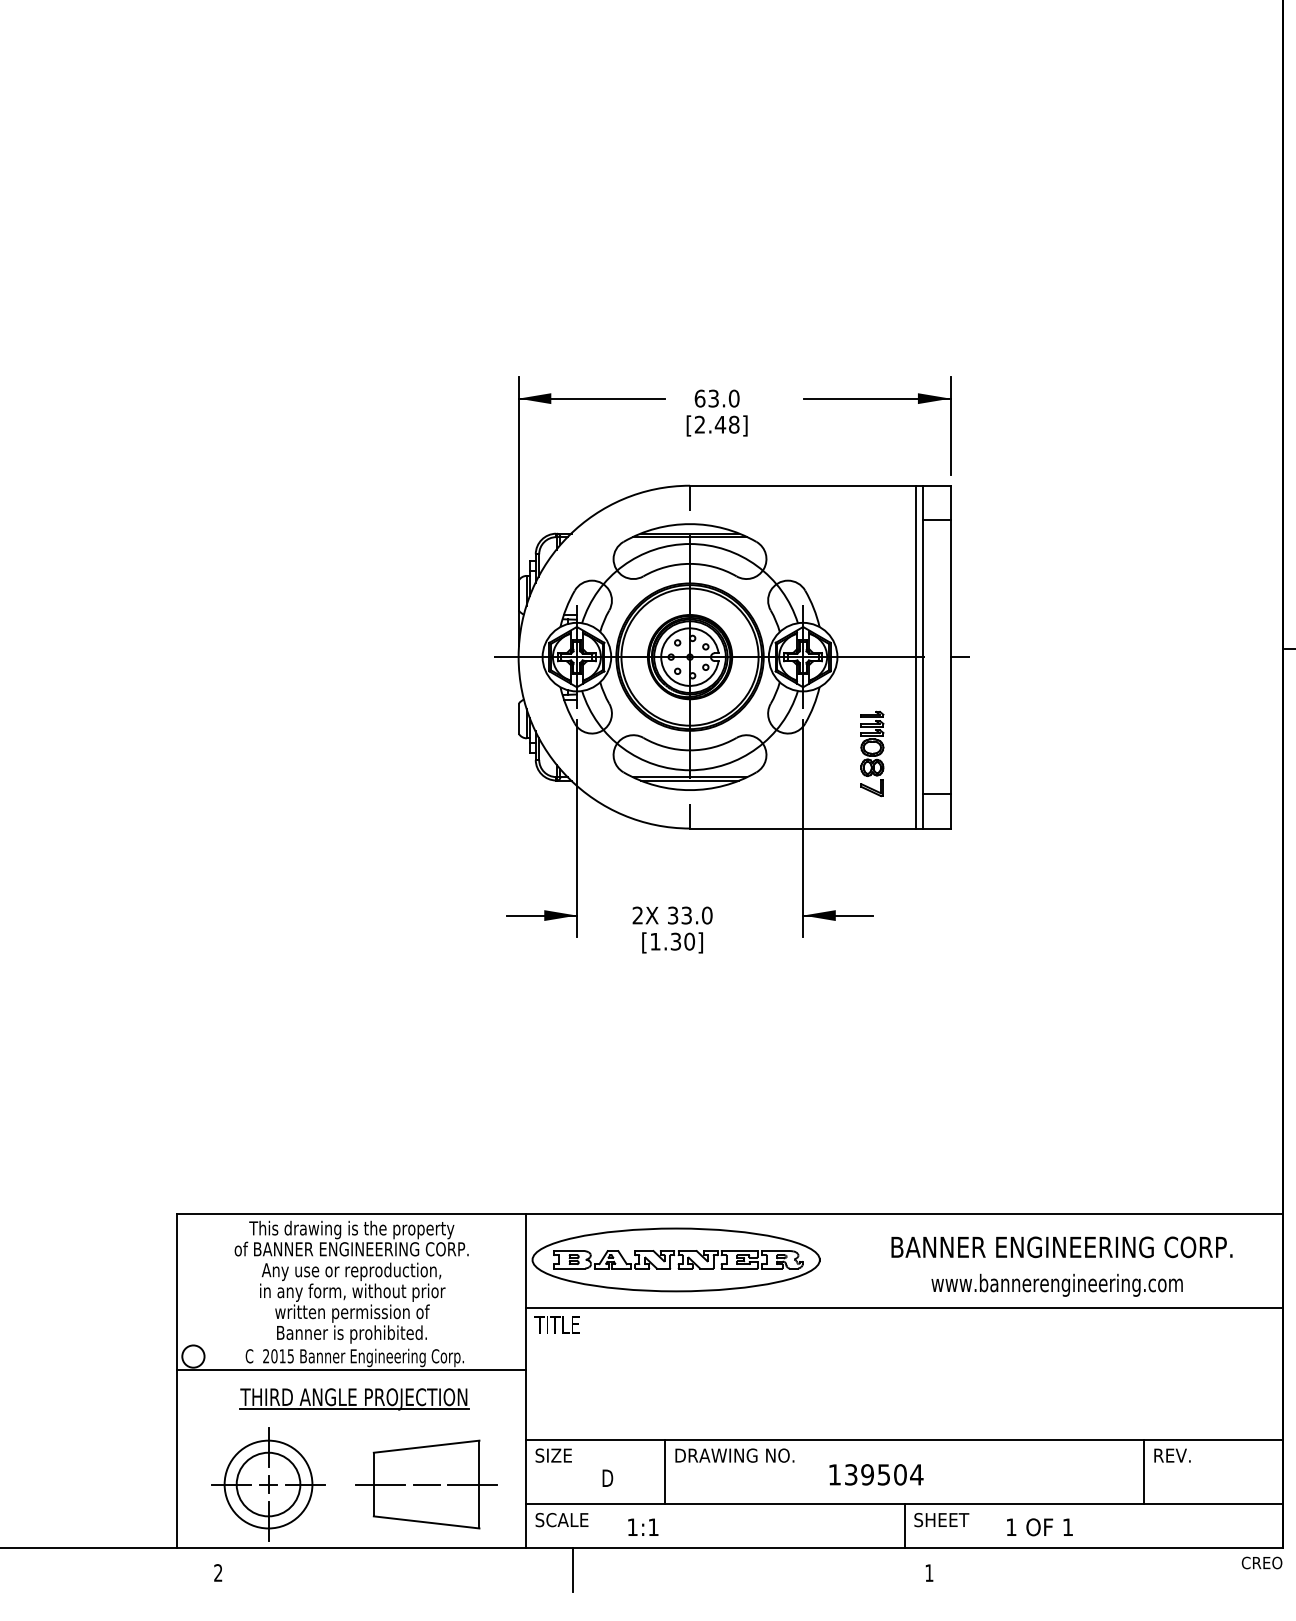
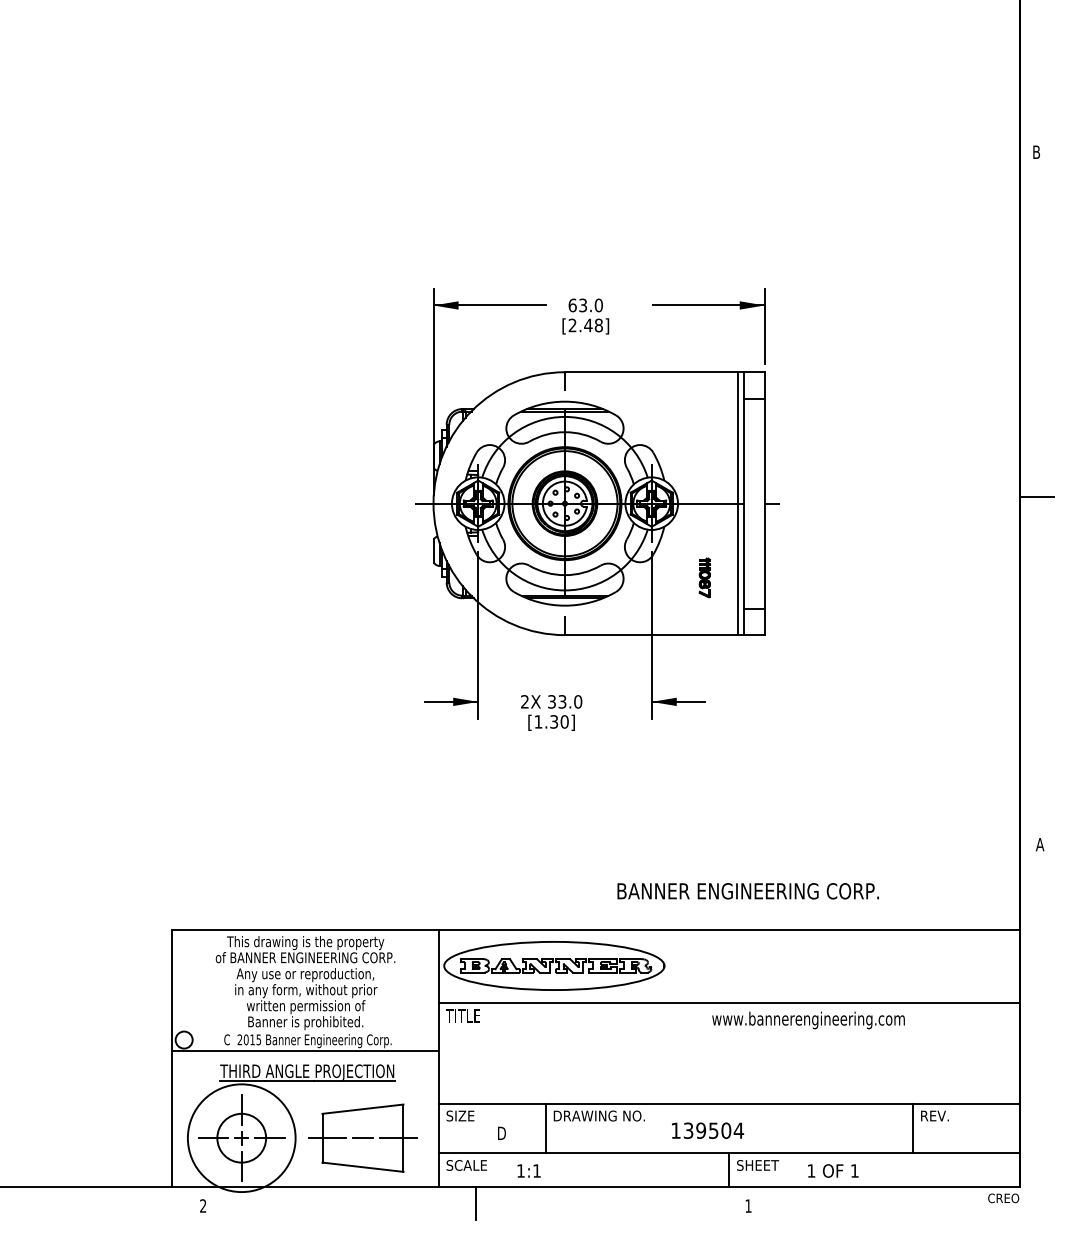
part: (871, 753) -> (704, 577), size x0.6
text: (1061, 1247) -> (747, 891), moved
text: (1057, 1285) -> (808, 1020), moved
circle: (268, 1483) -> (241, 1137), size x1.6

